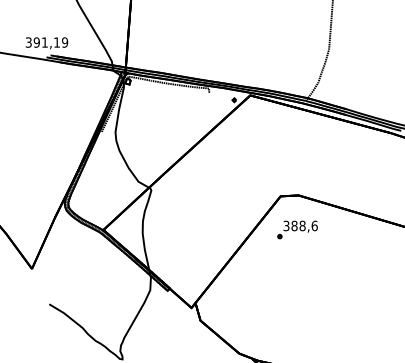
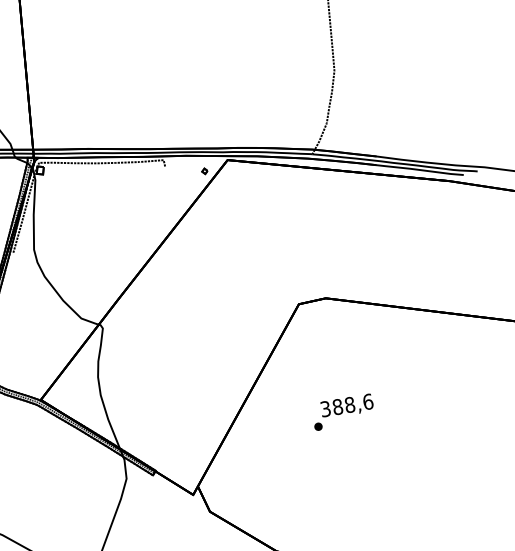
text: (297, 229) -> (343, 411), moved

